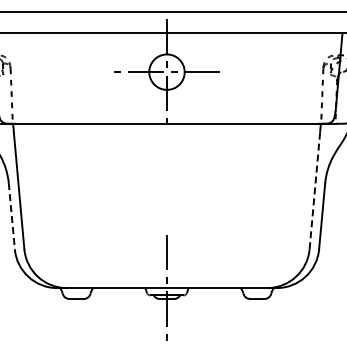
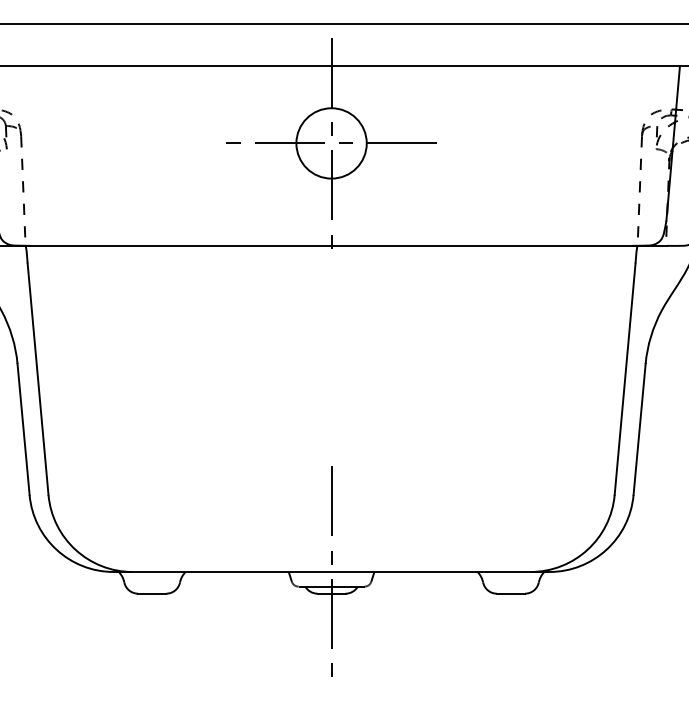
line: (314, 190) -> (624, 378), dashed -> solid
line: (11, 216) -> (22, 429), dashed -> solid

